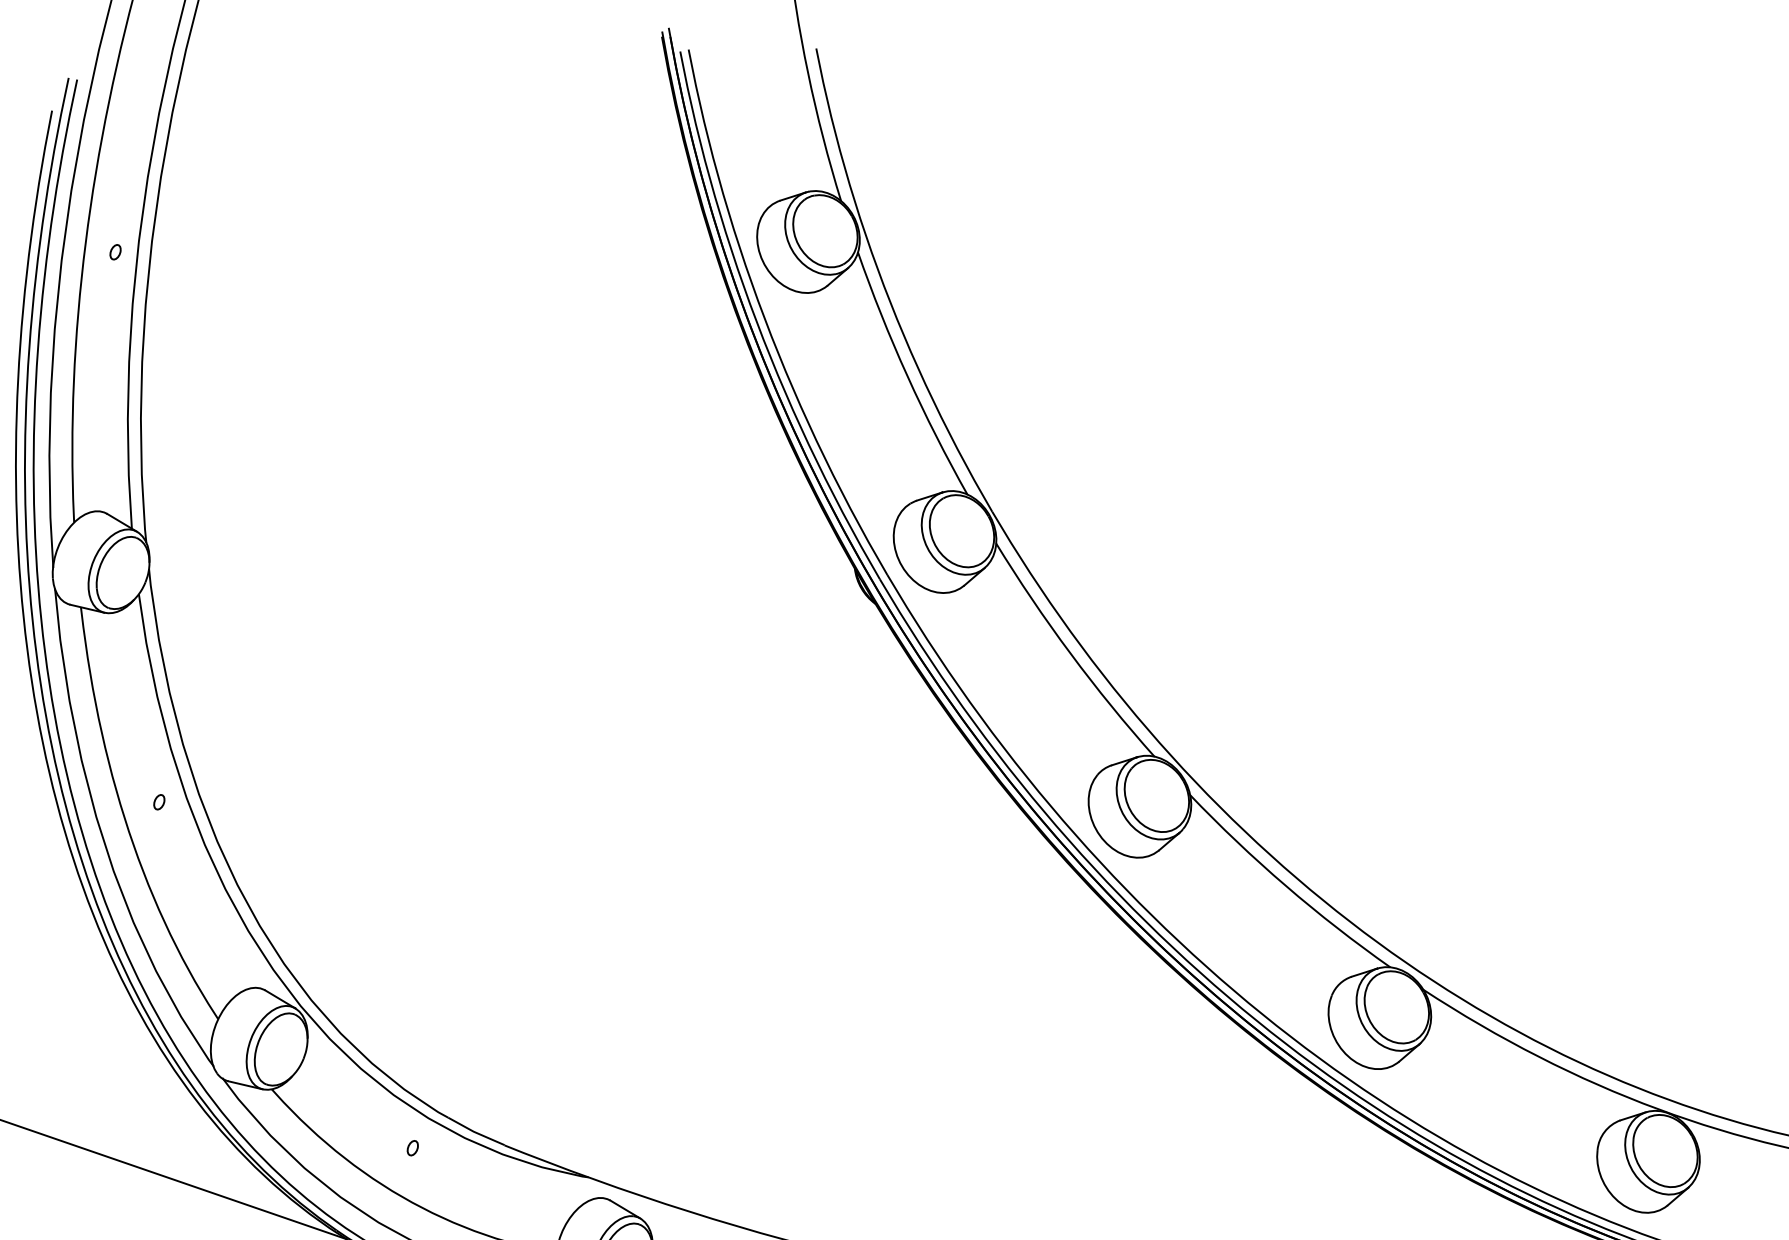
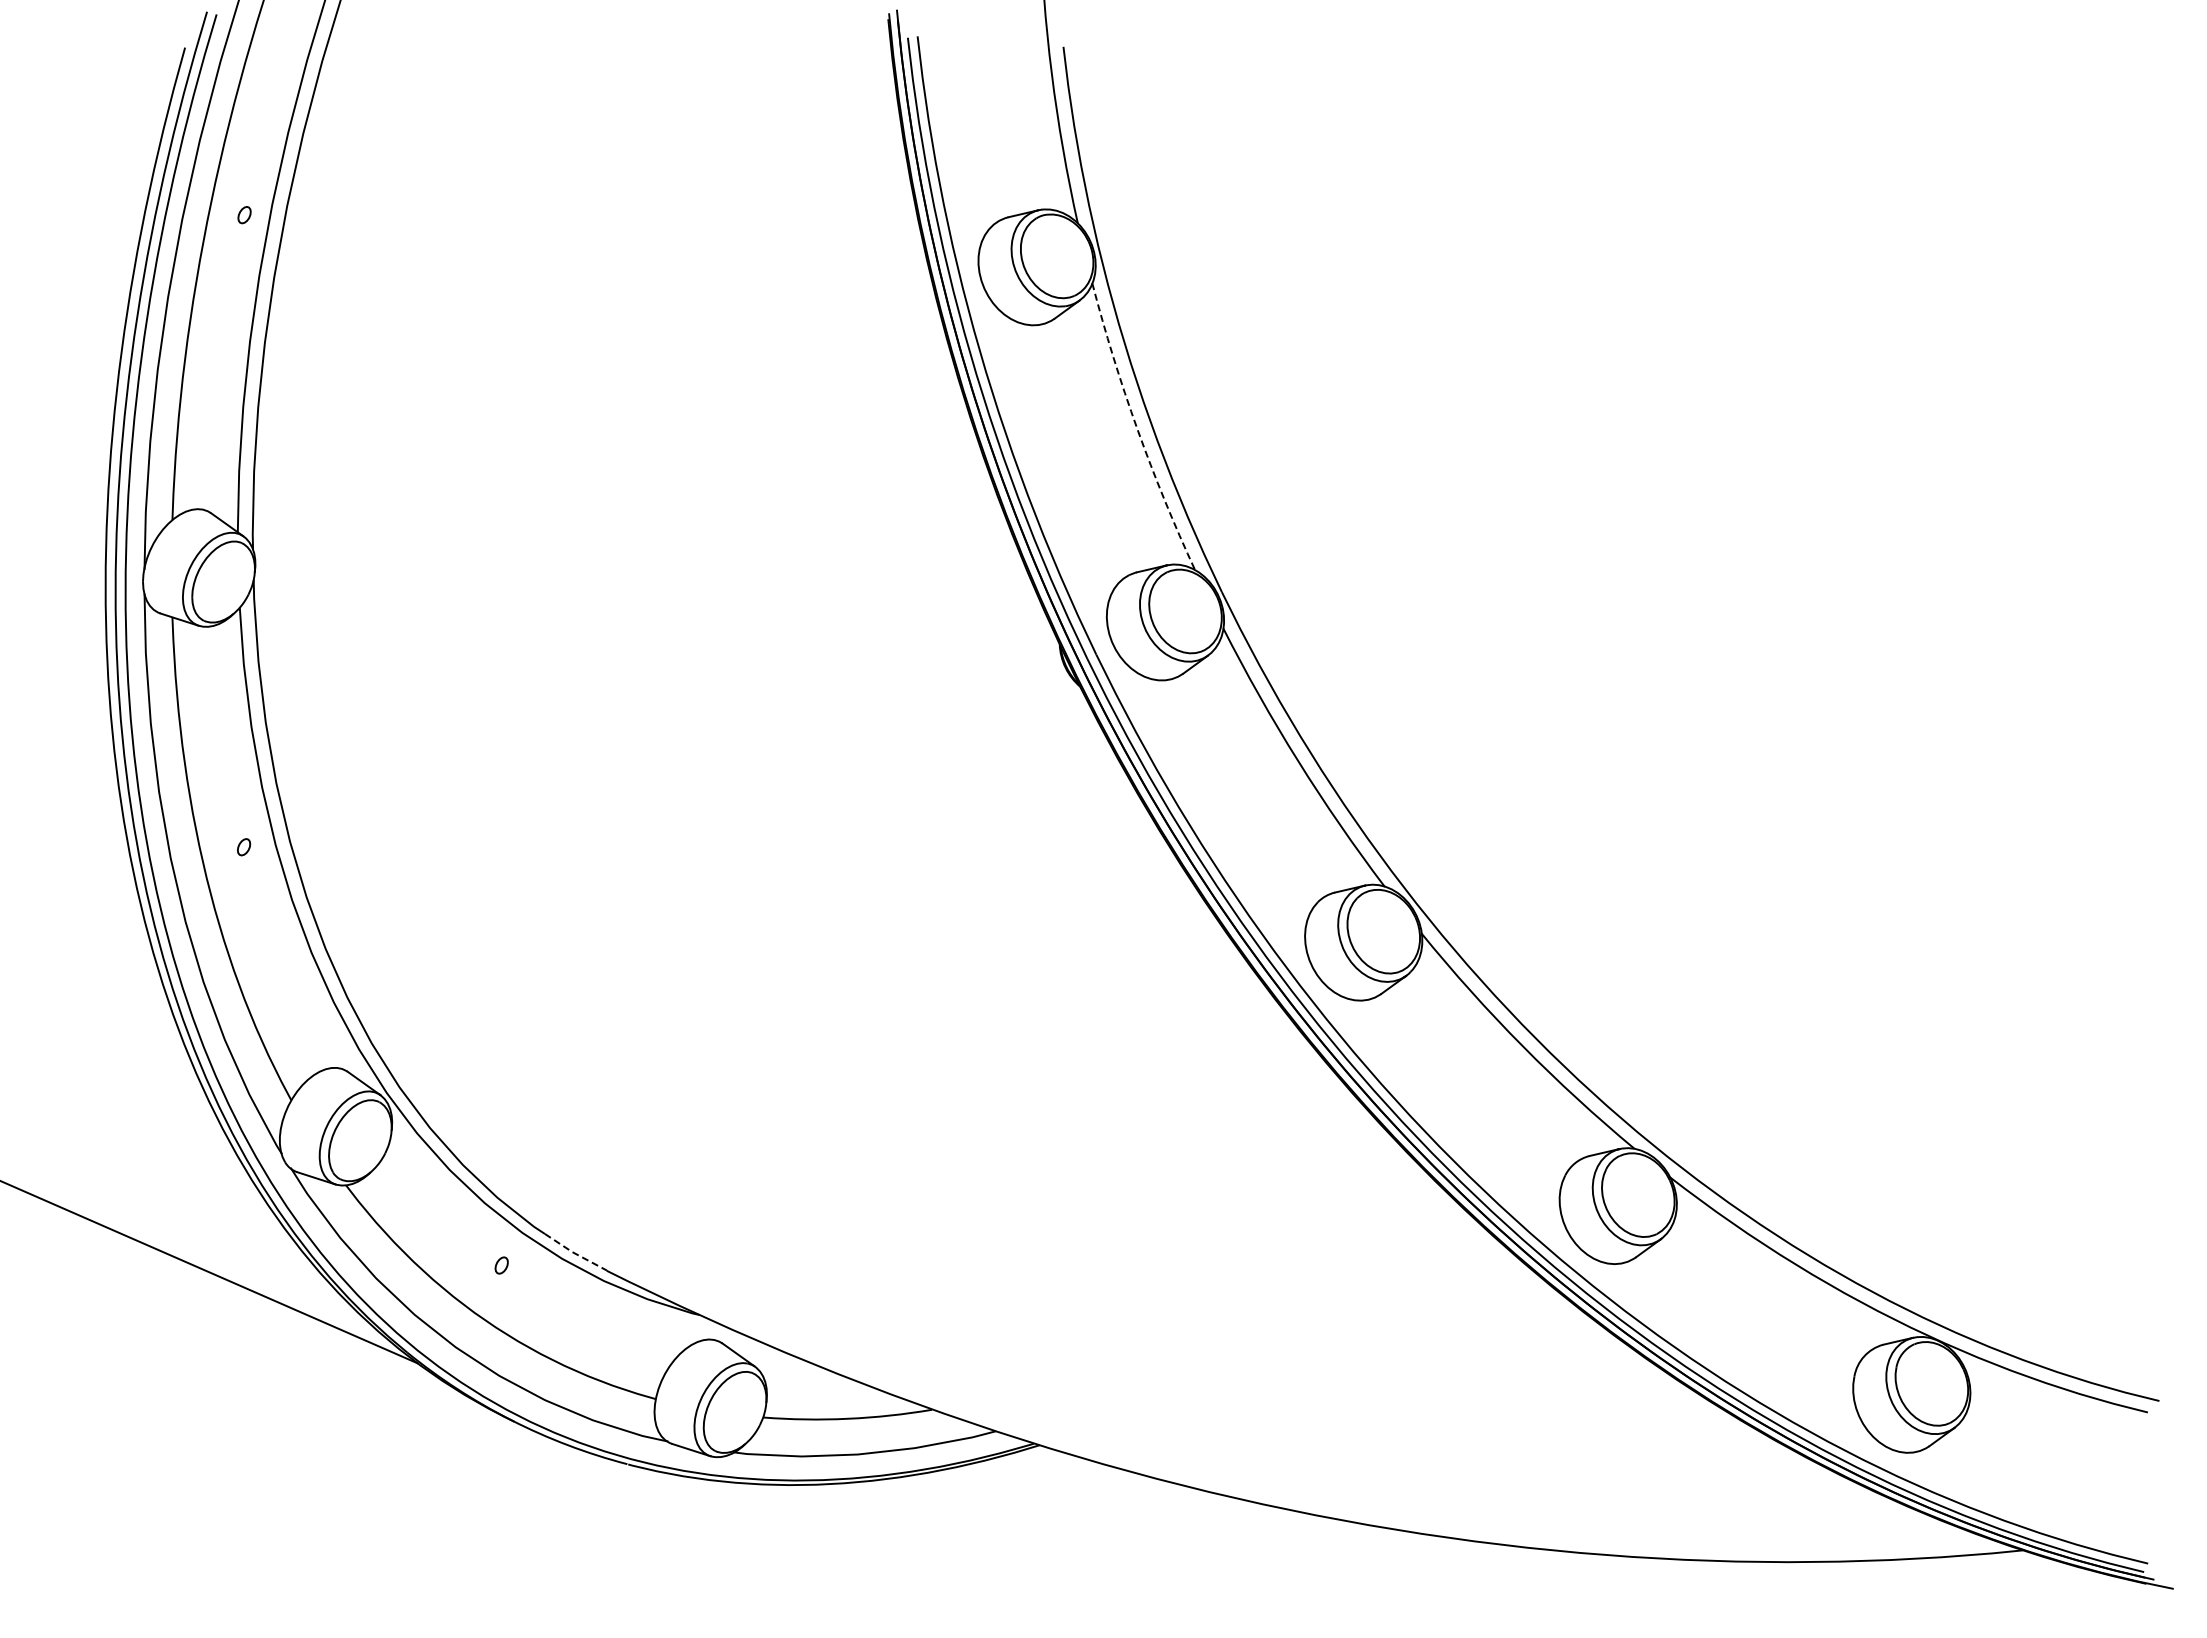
arc: (907, 376) -> (1137, 429), solid -> dashed
line: (475, 1132) -> (574, 1253), solid -> dashed

